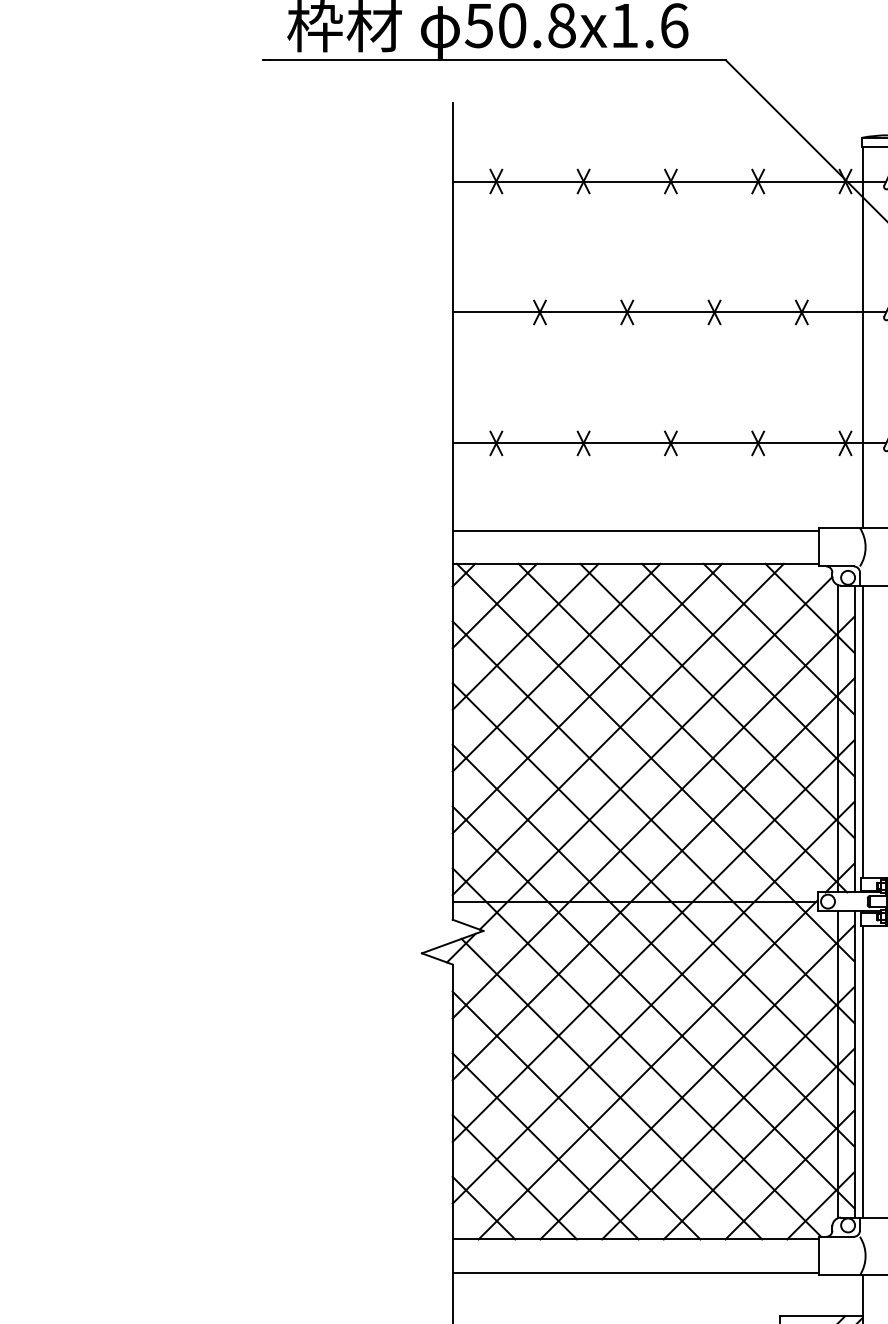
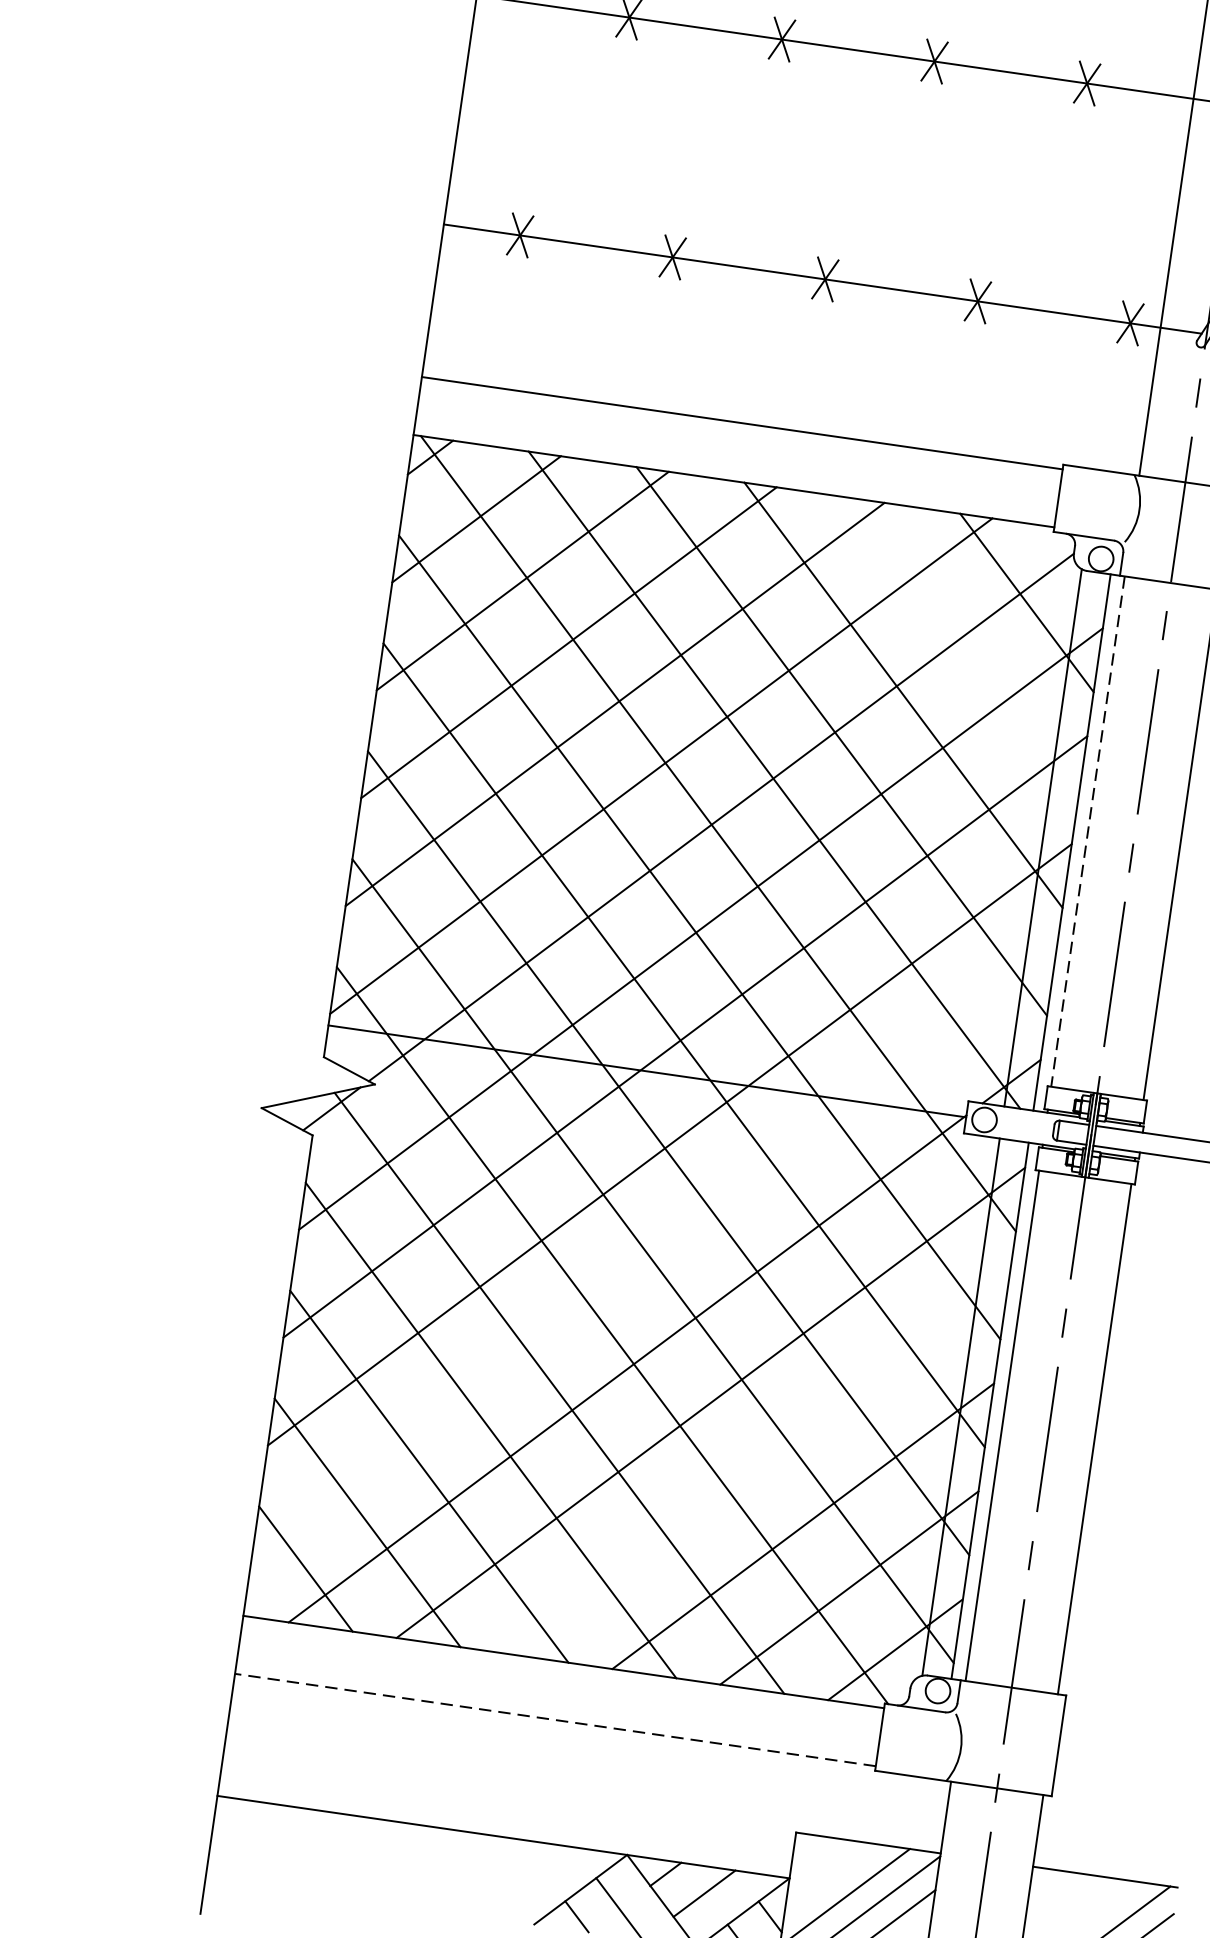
line: (778, 638) -> (964, 647), removed
line: (862, 731) -> (1087, 831), solid -> dashed
line: (653, 1002) -> (654, 1252), removed
line: (728, 1112) -> (757, 1463), removed
line: (635, 1272) -> (554, 1719), solid -> dashed

